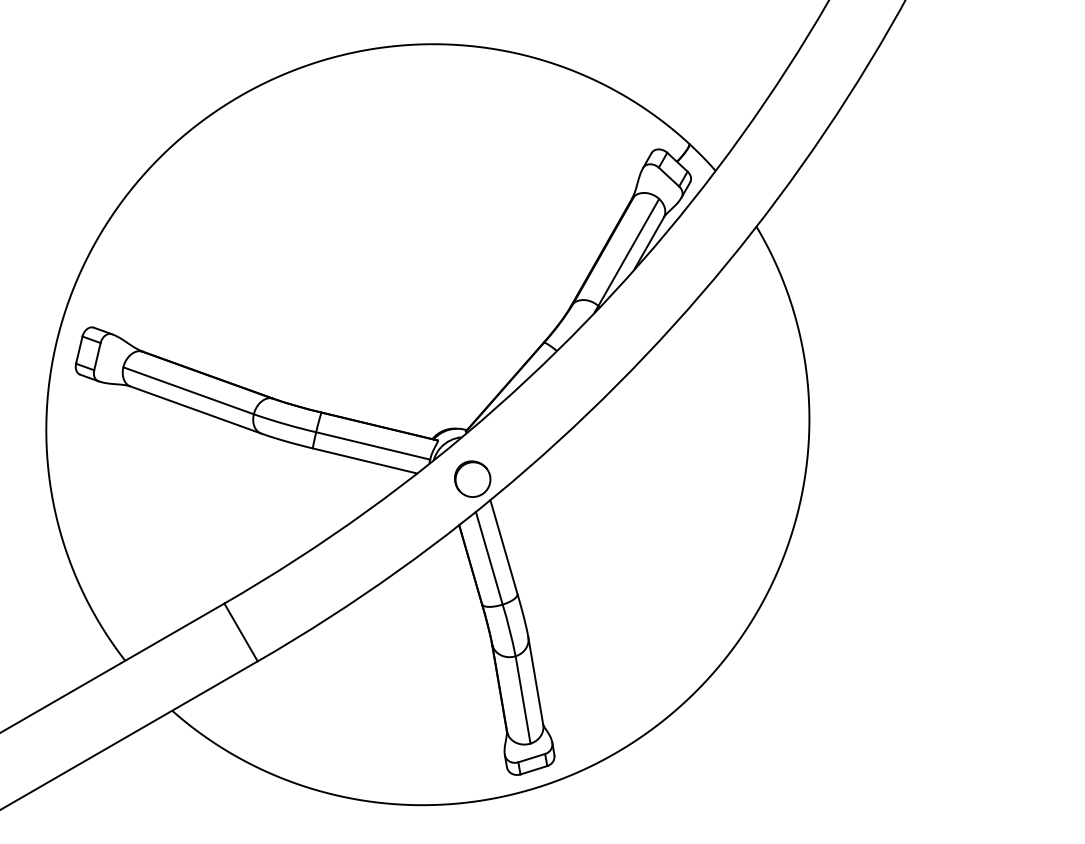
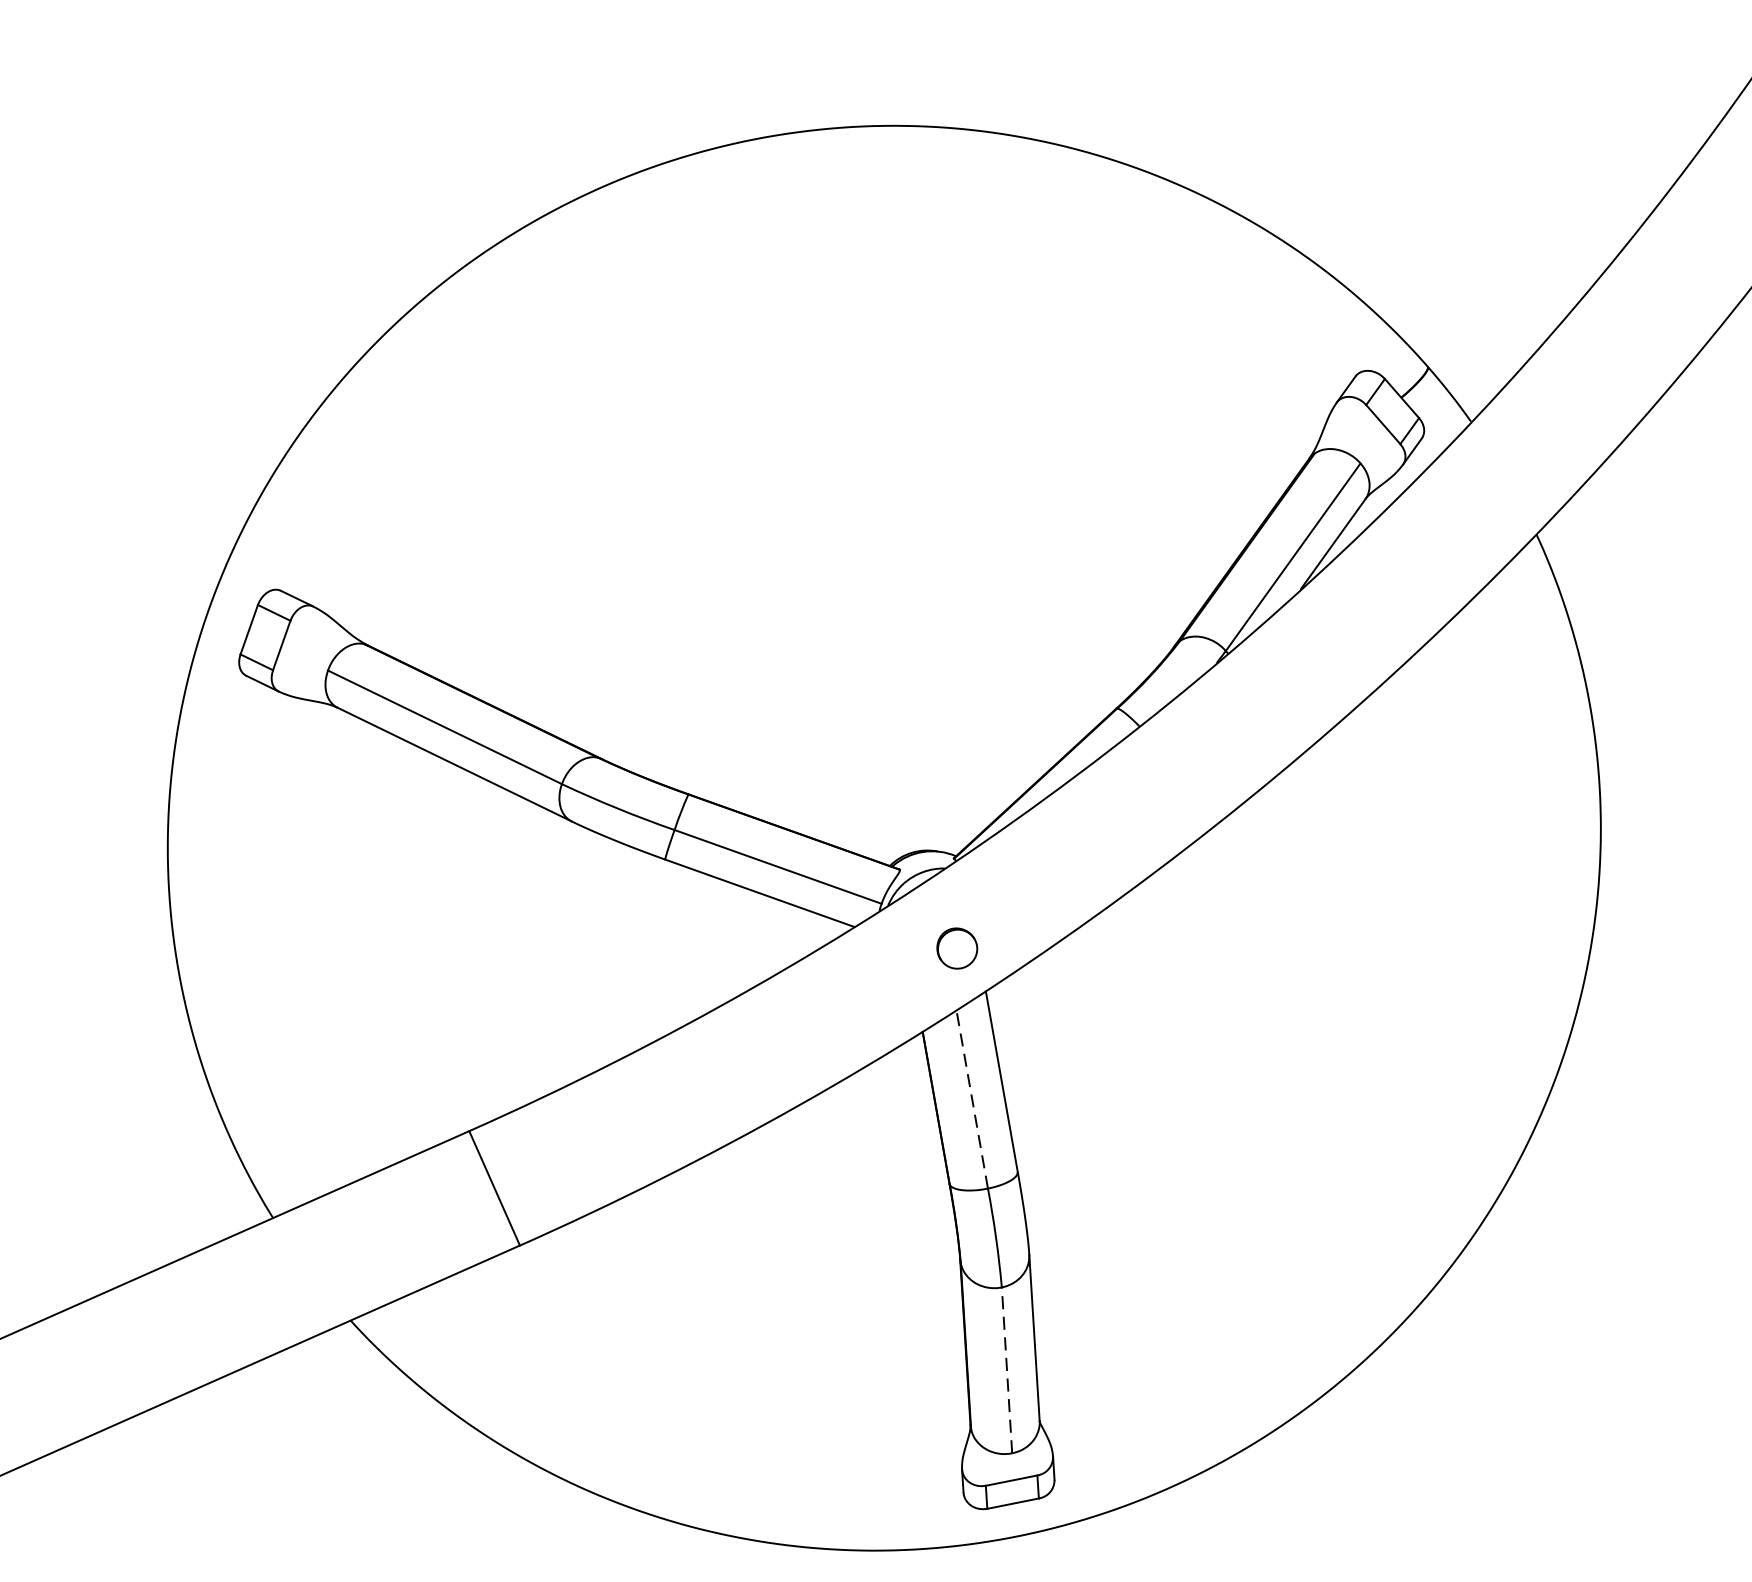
part: (472, 478) -> (956, 947), size x0.6
line: (489, 557) -> (972, 1098), solid -> dashed
line: (523, 699) -> (1007, 1369), solid -> dashed

